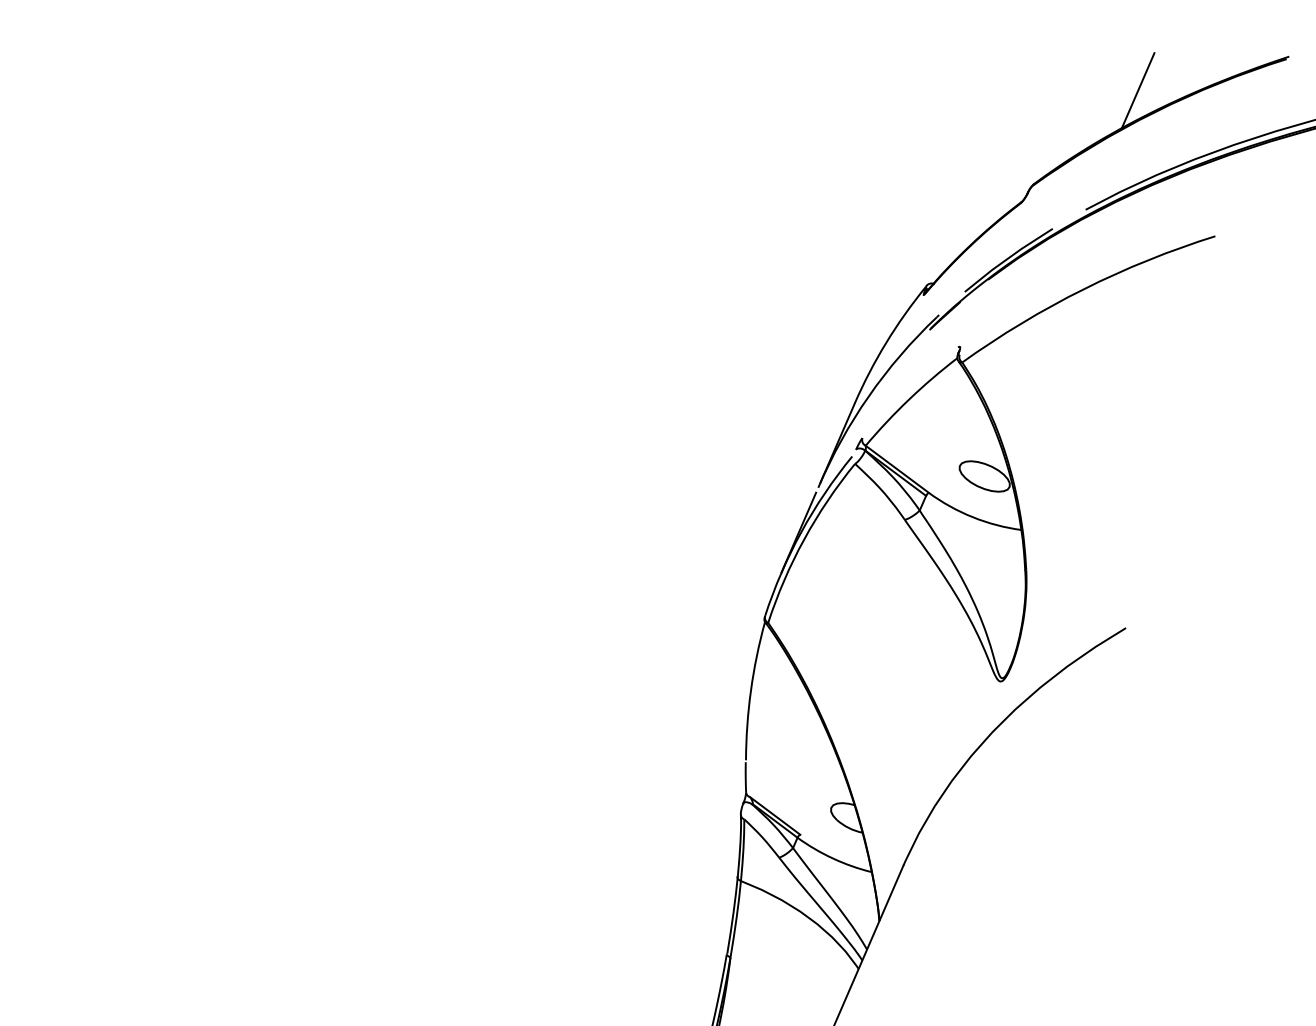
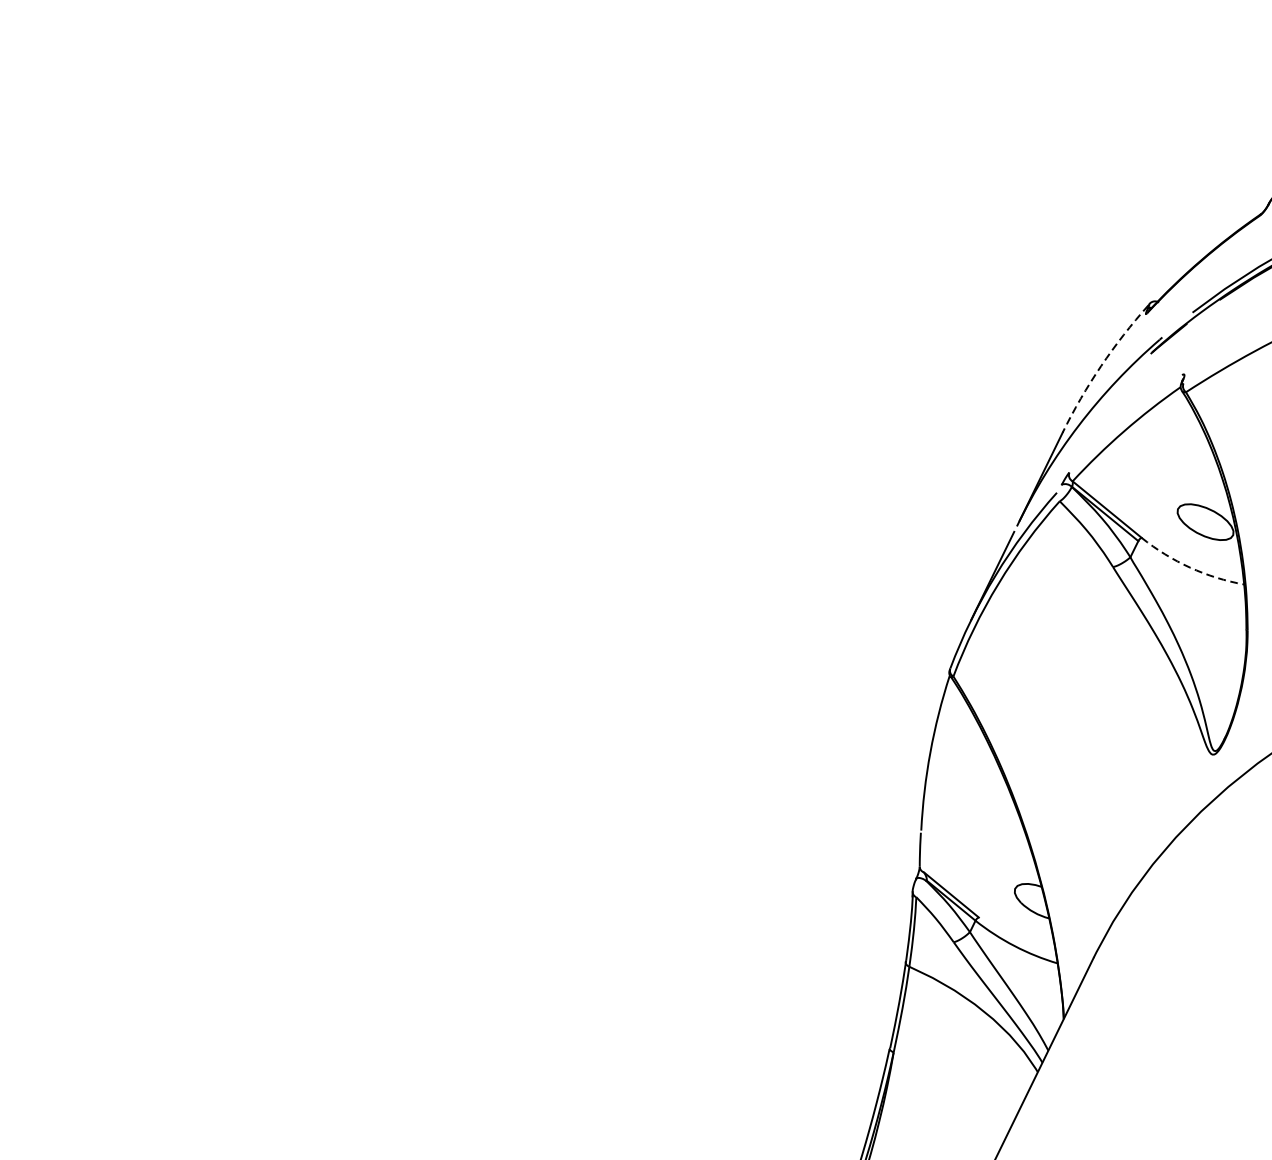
arc: (886, 342) -> (1101, 365), solid -> dashed
arc: (972, 517) -> (1189, 567), solid -> dashed

